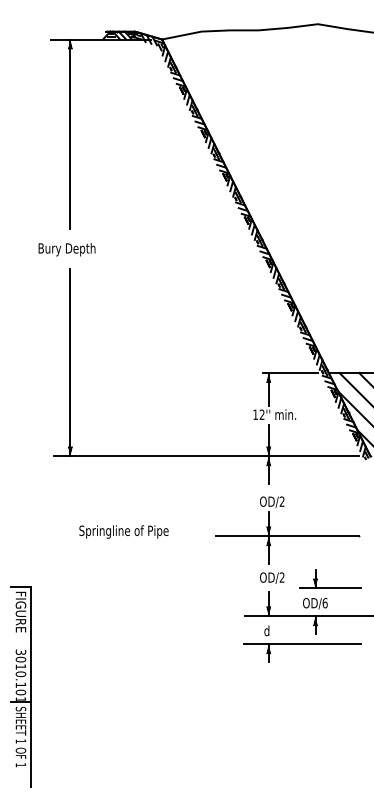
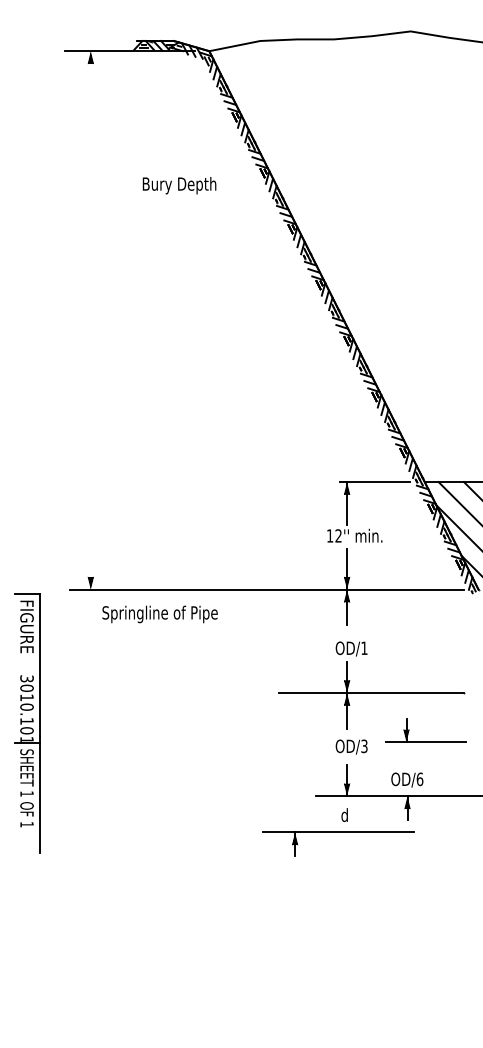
line: (70, 134) -> (90, 173), removed
text: (67, 249) -> (179, 185), moved
line: (70, 362) -> (90, 468), removed
text: (282, 501) -> (364, 647), OD/2 -> OD/1
text: (123, 532) -> (159, 614), moved
text: (282, 577) -> (364, 746), OD/2 -> OD/3
part: (330, 587) -> (425, 741), moved
part: (302, 644) -> (338, 832), moved
part: (21, 686) -> (27, 723), moved

